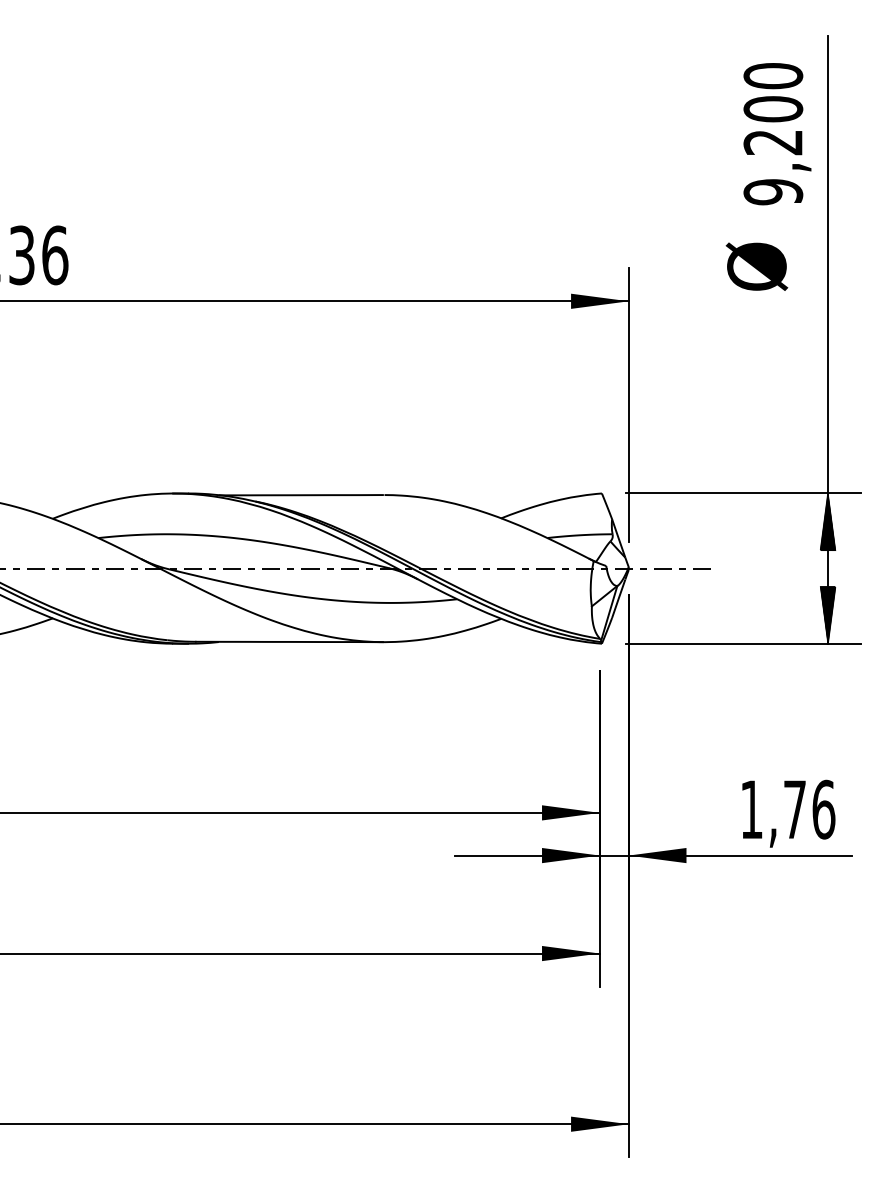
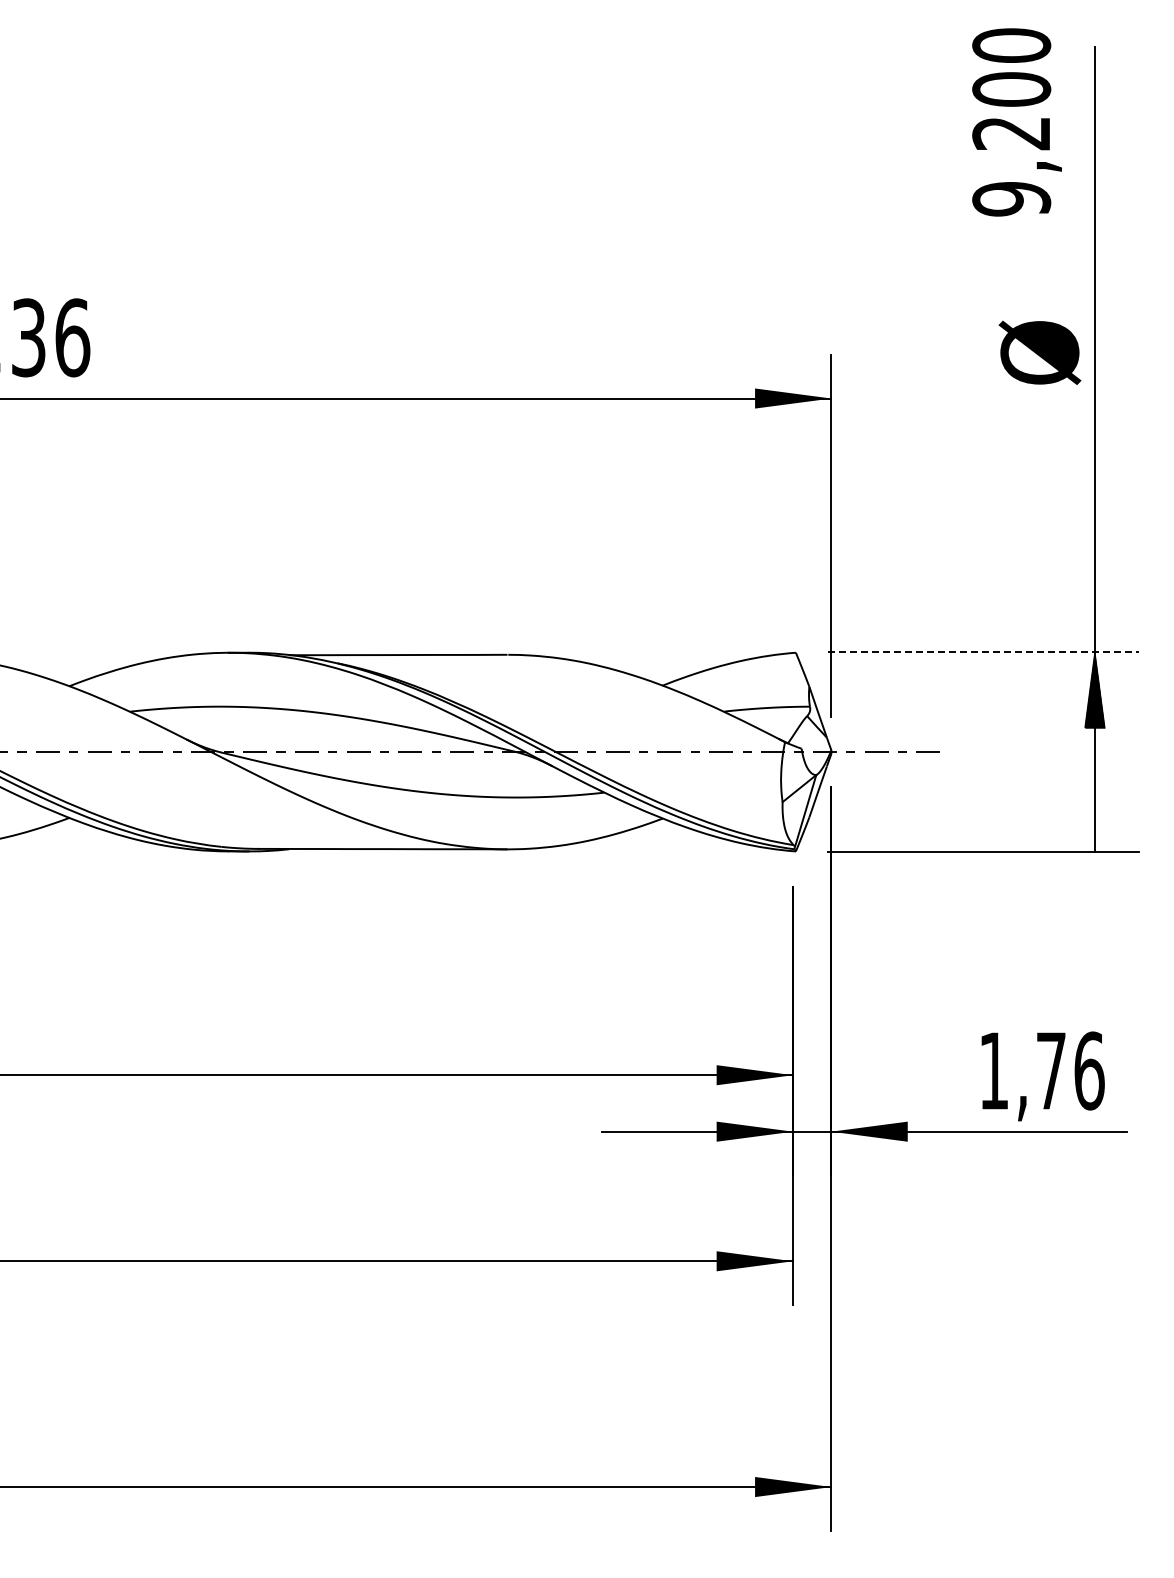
text: (777, 134) -> (1016, 122), moved
text: (756, 266) -> (1039, 352), moved
line: (743, 492) -> (983, 651), solid -> dashed
hatch: (827, 615) -> (1094, 814), removed

